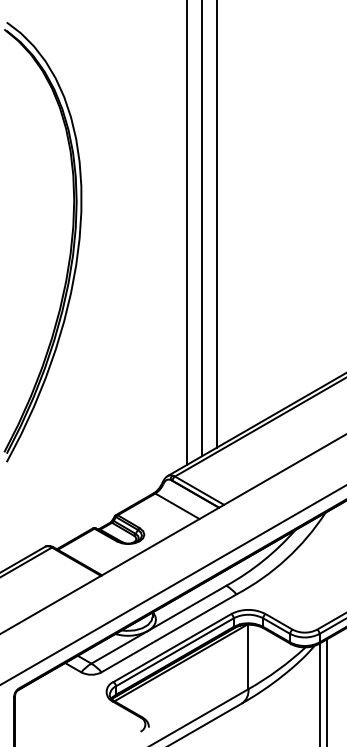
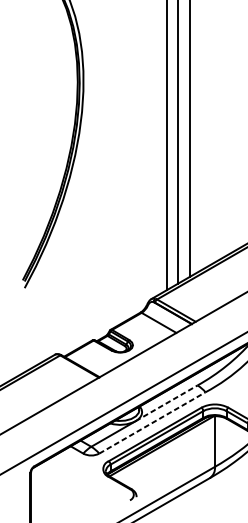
line: (187, 608) -> (166, 403), solid -> dashed
line: (169, 633) -> (152, 423), solid -> dashed

